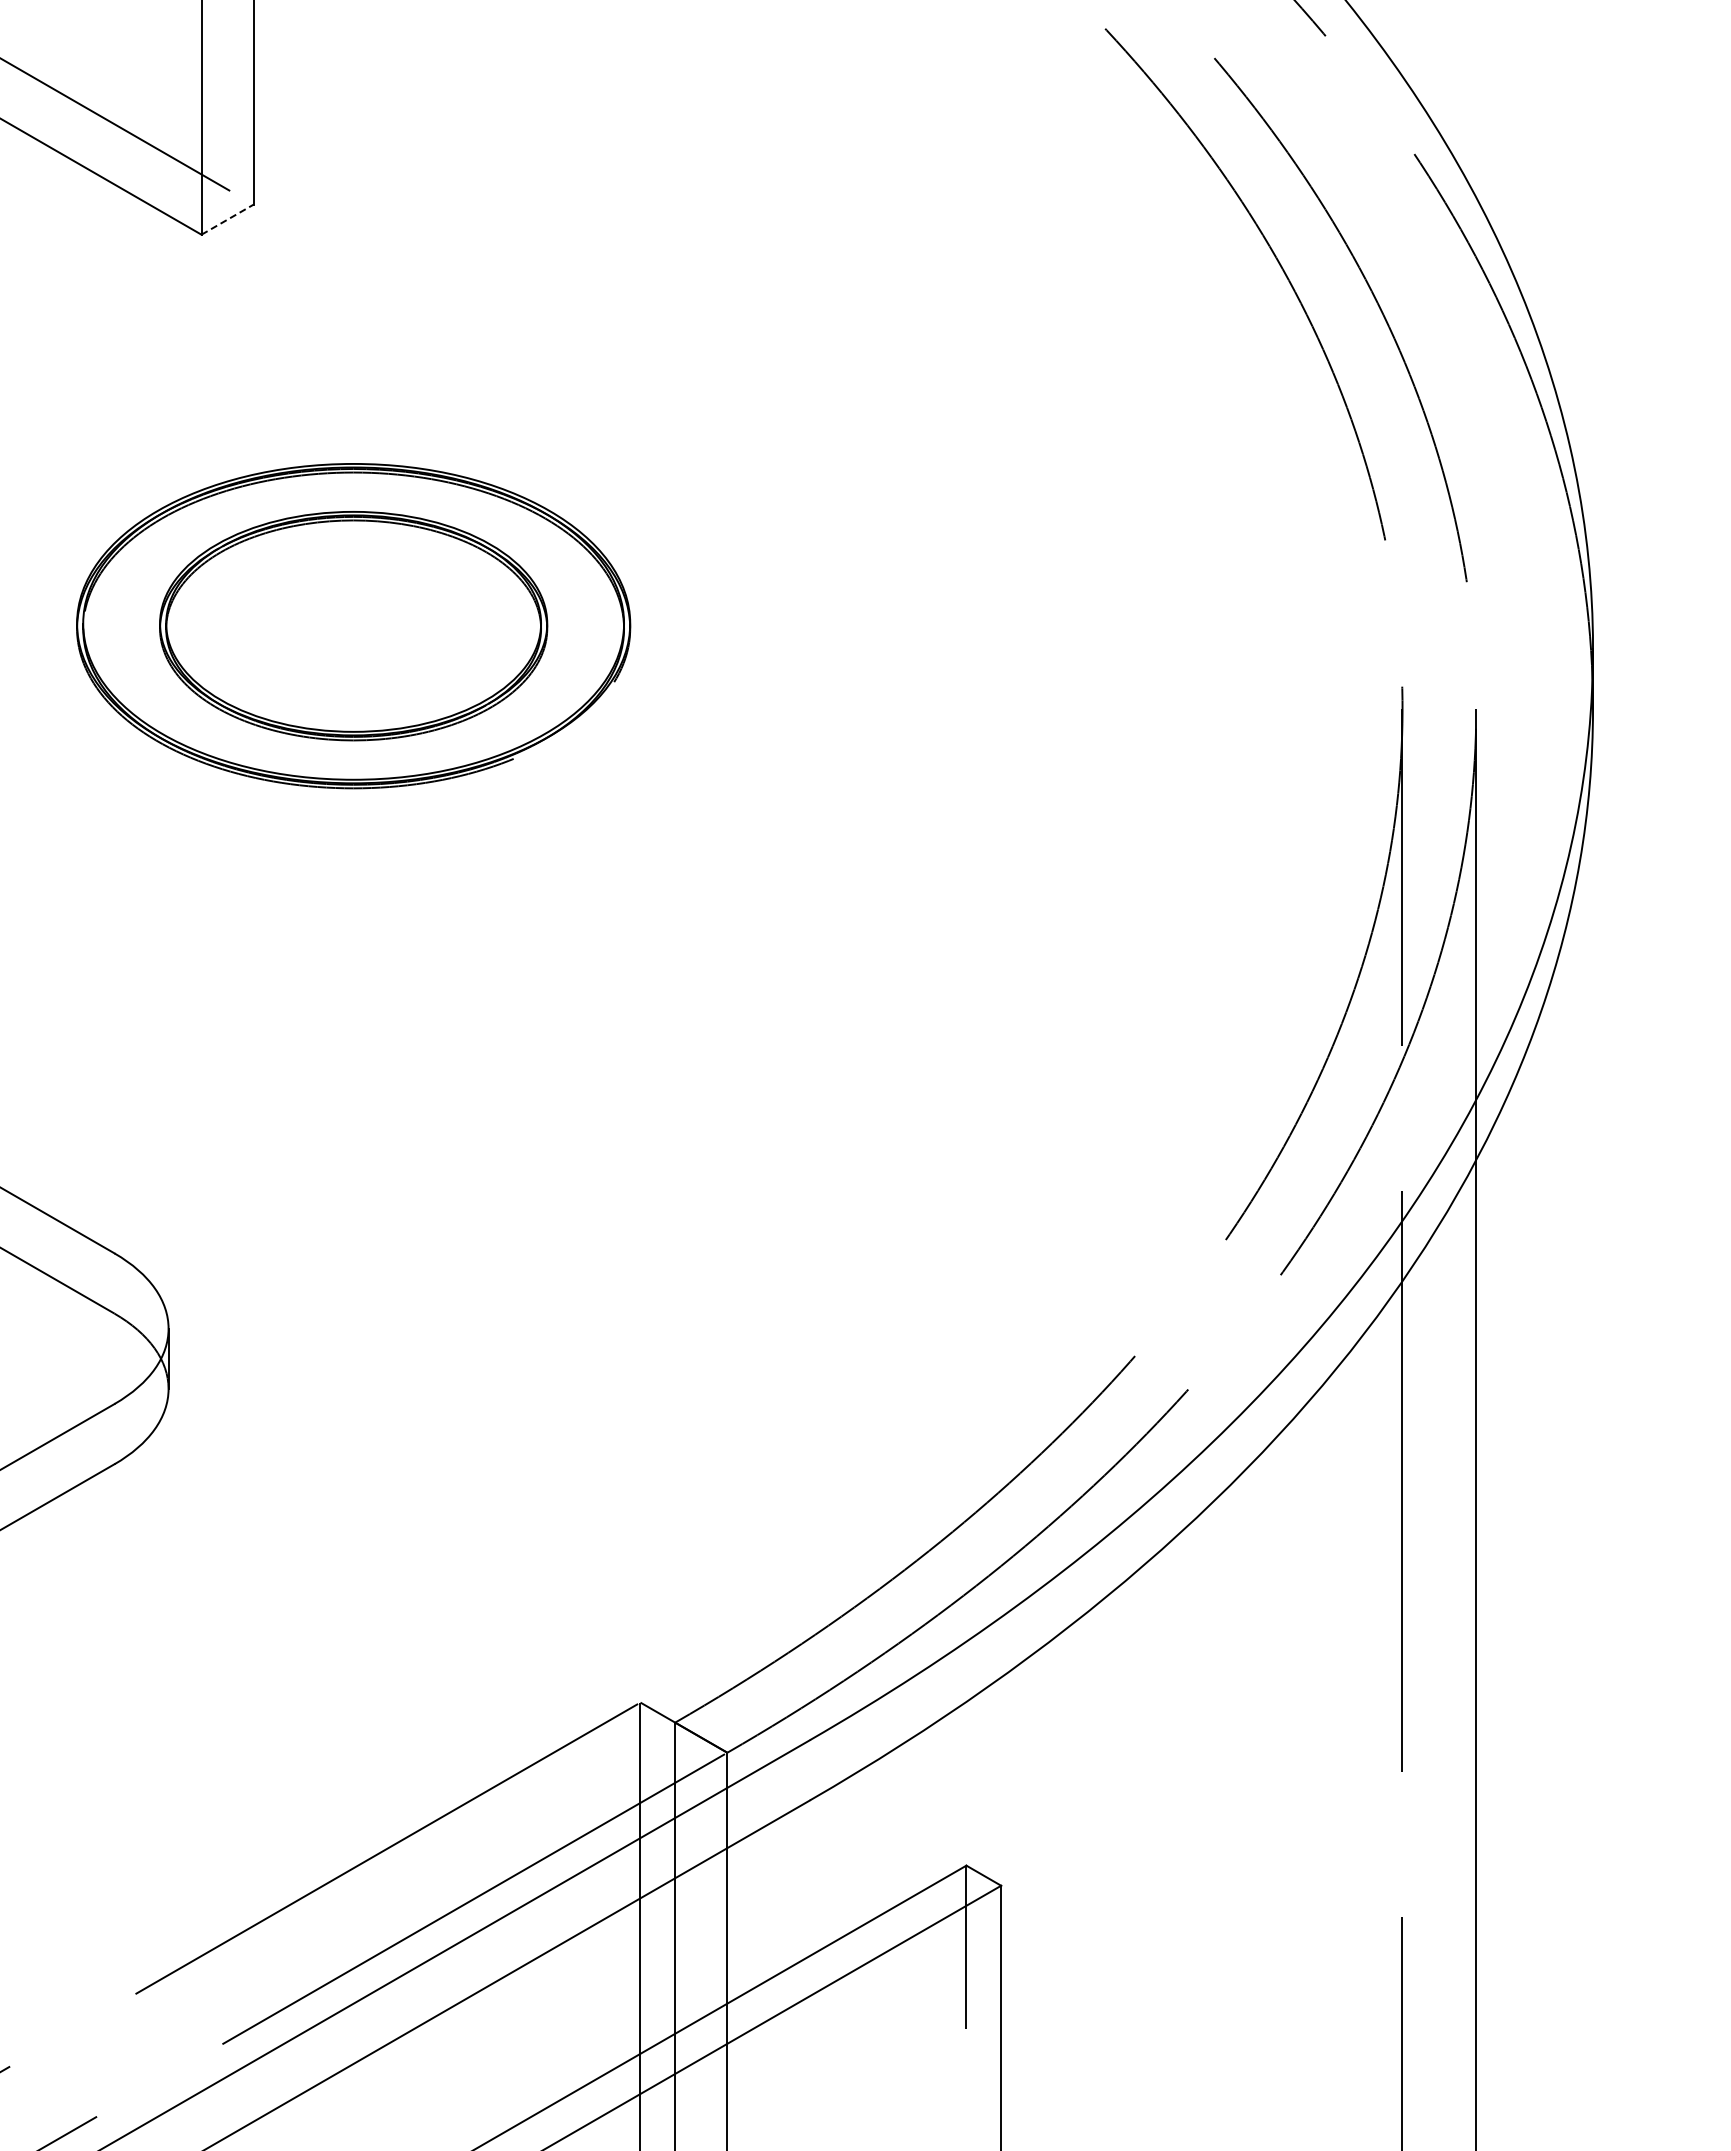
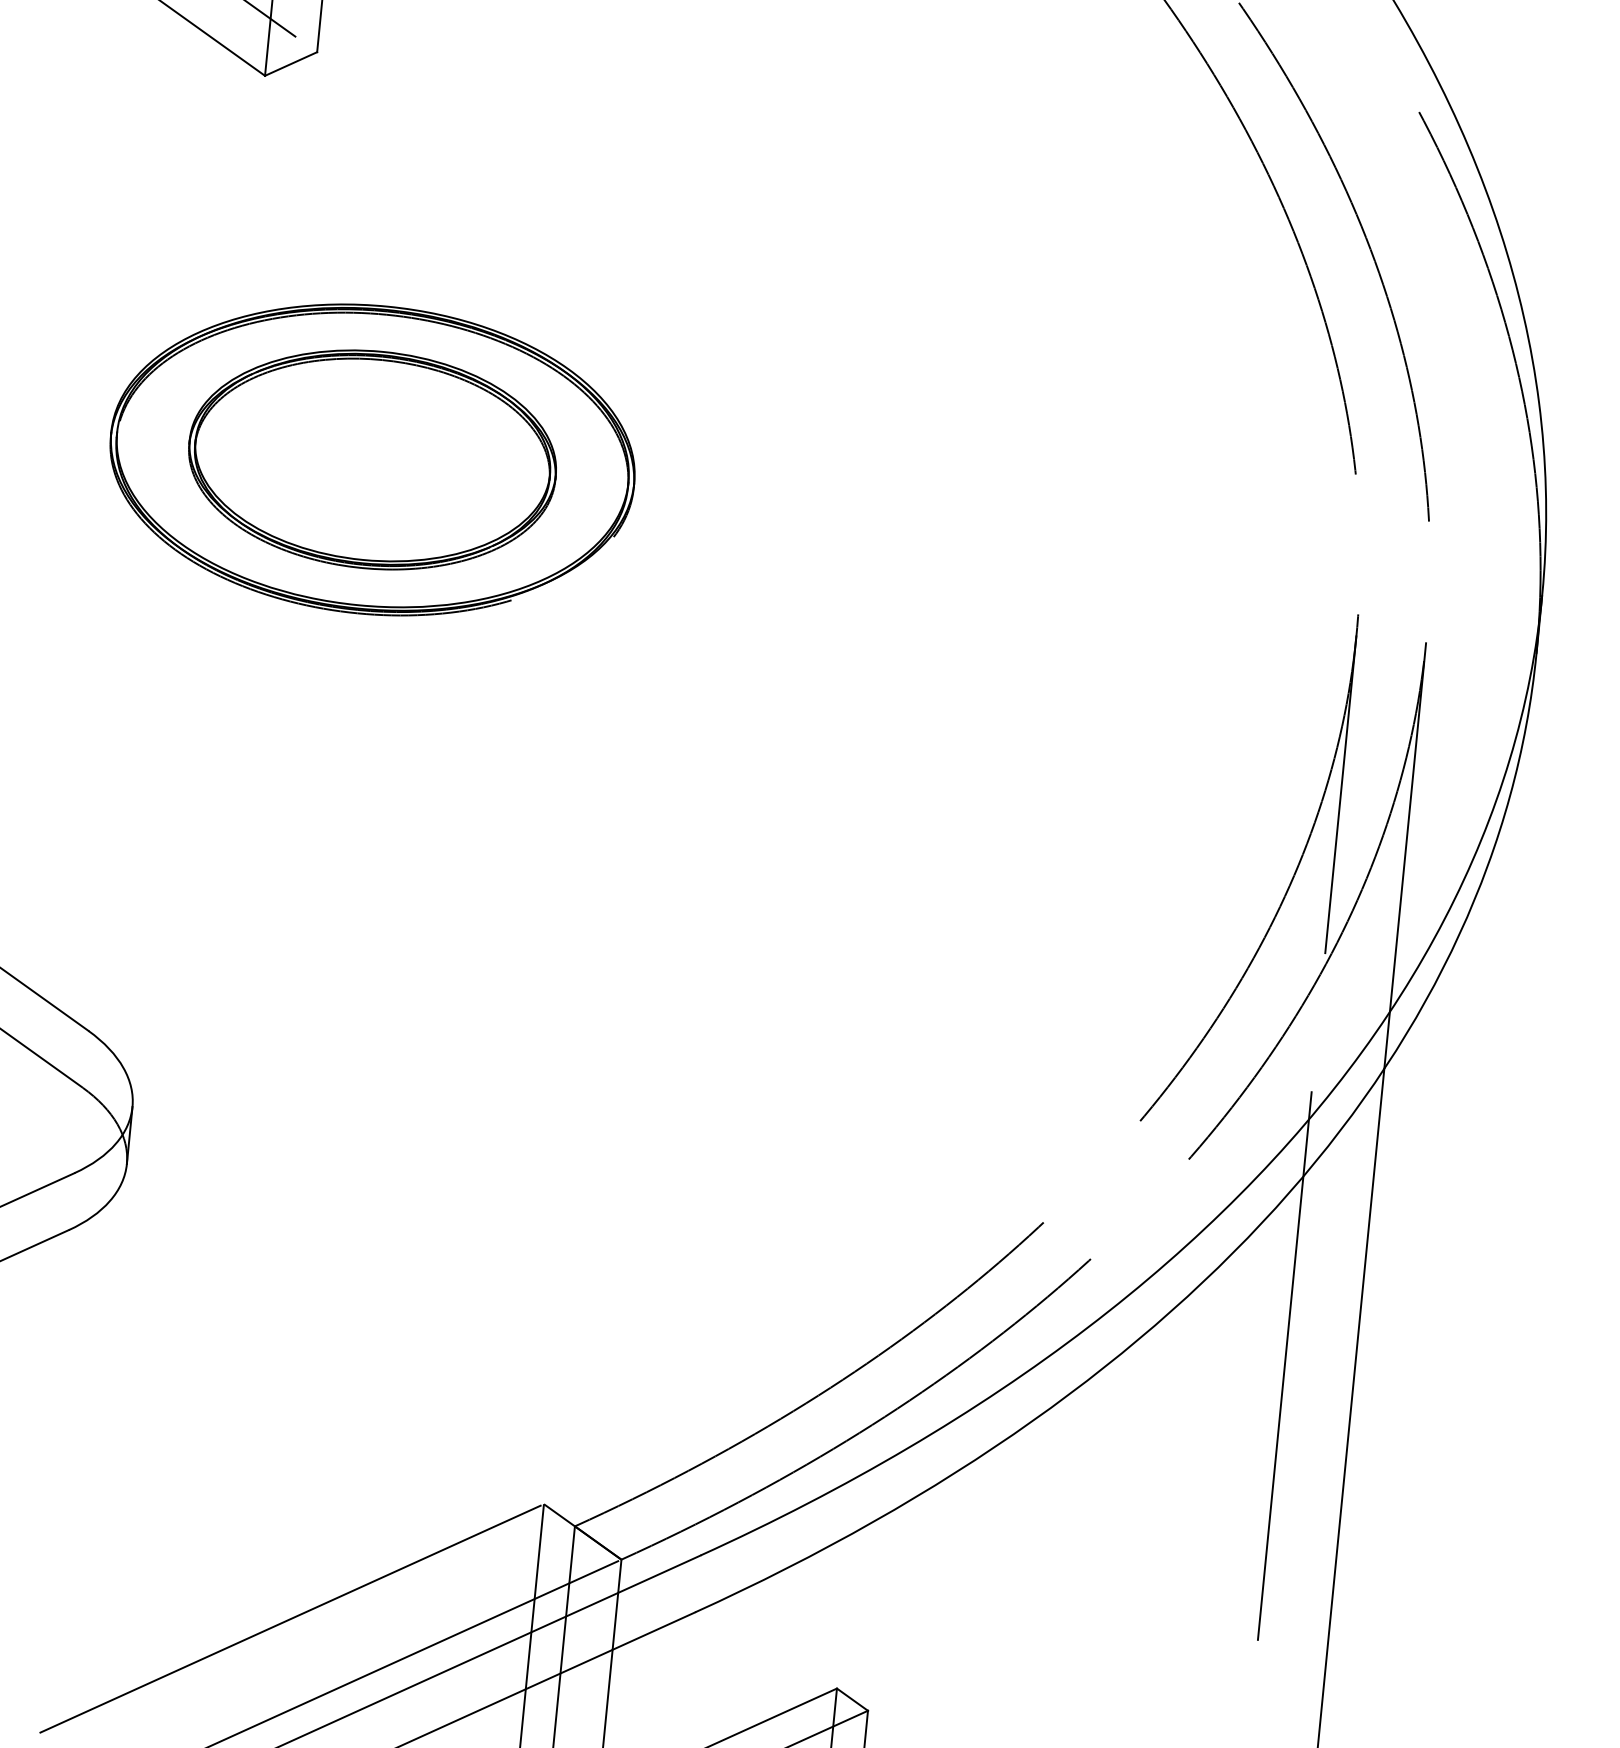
line: (228, 219) -> (291, 63), dashed -> solid

